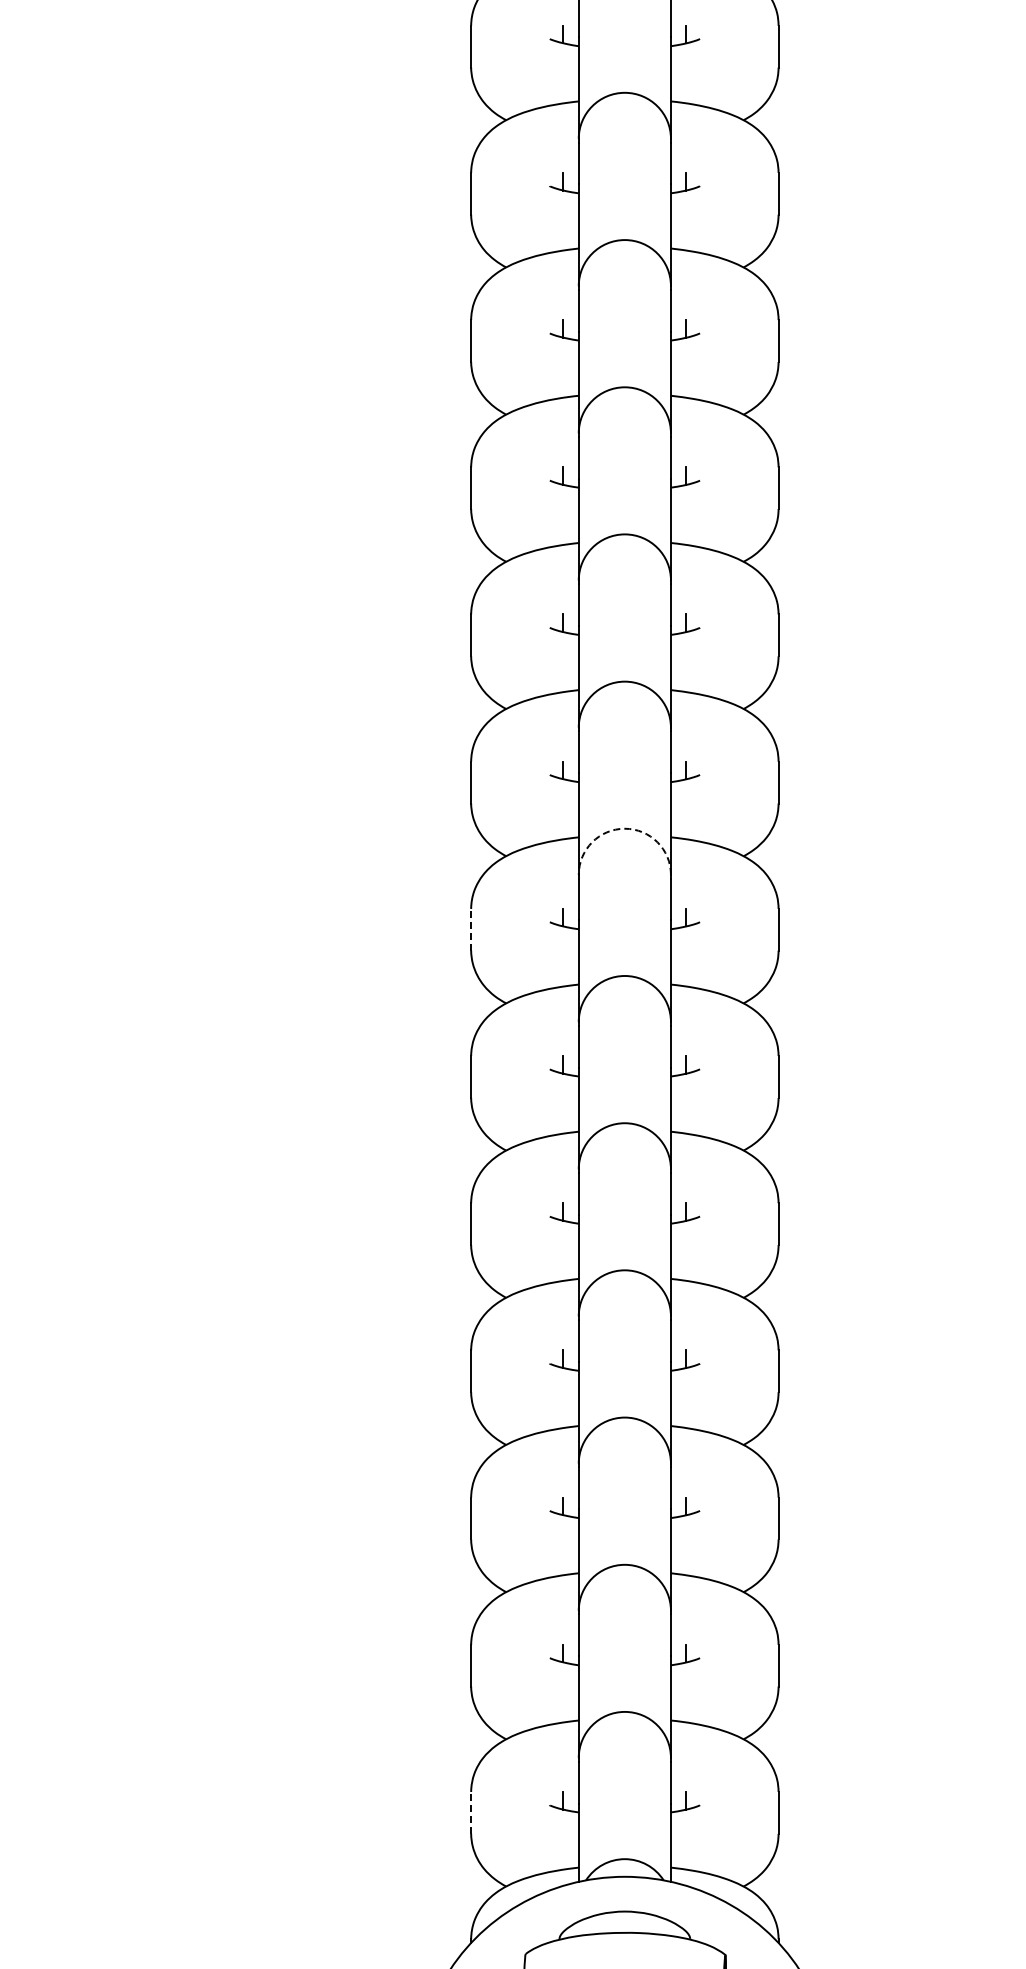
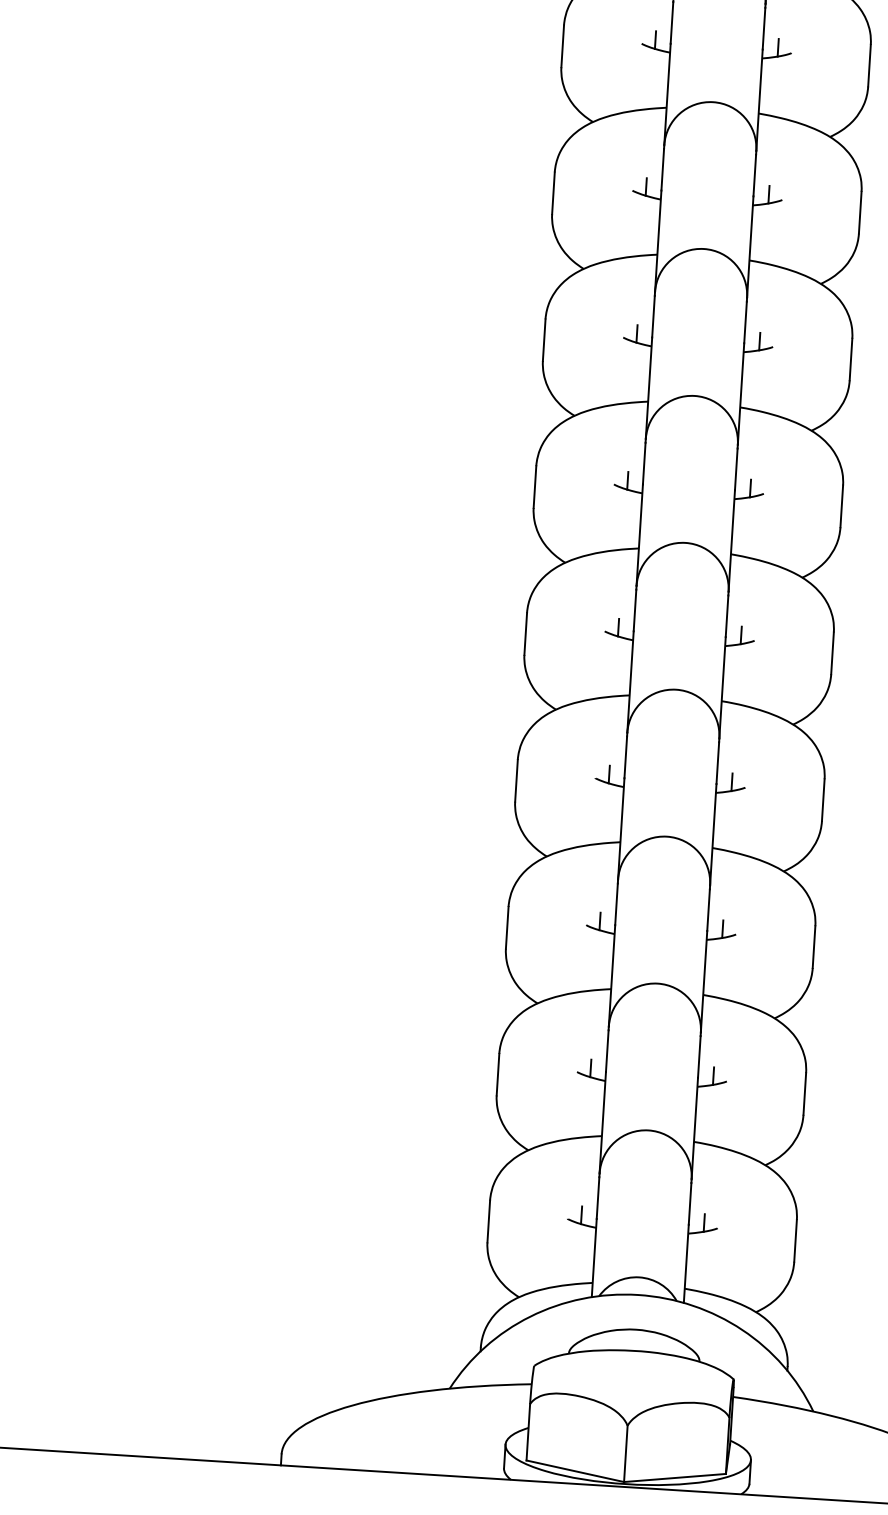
arc: (624, 828) -> (703, 248), dashed -> solid
line: (471, 929) -> (544, 339), dashed -> solid
line: (471, 1812) -> (489, 1221), dashed -> solid

